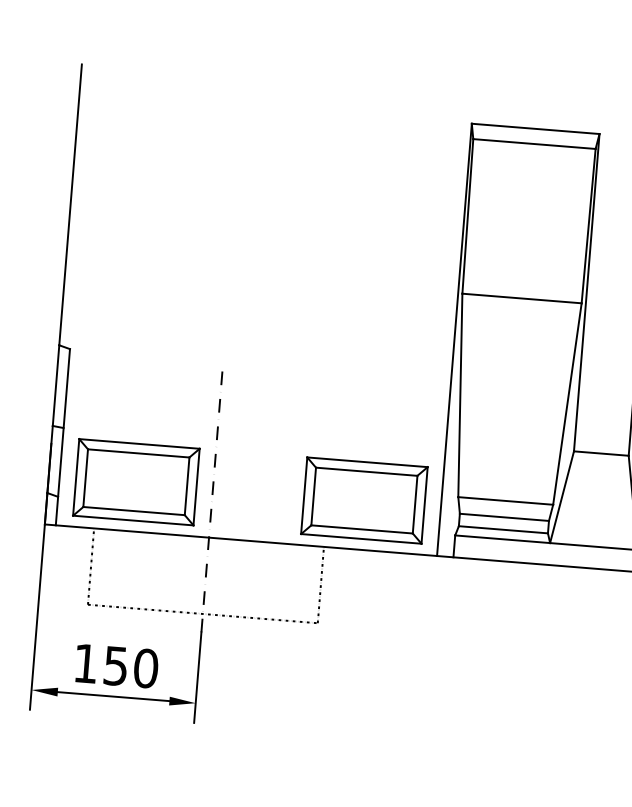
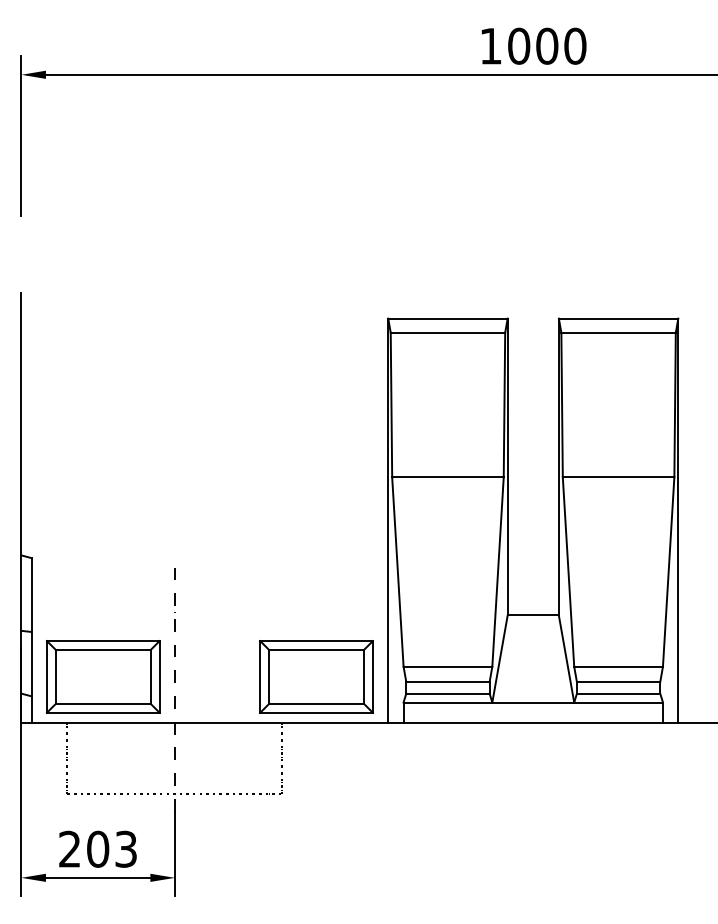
text: (116, 665) -> (98, 848), 150 -> 203

